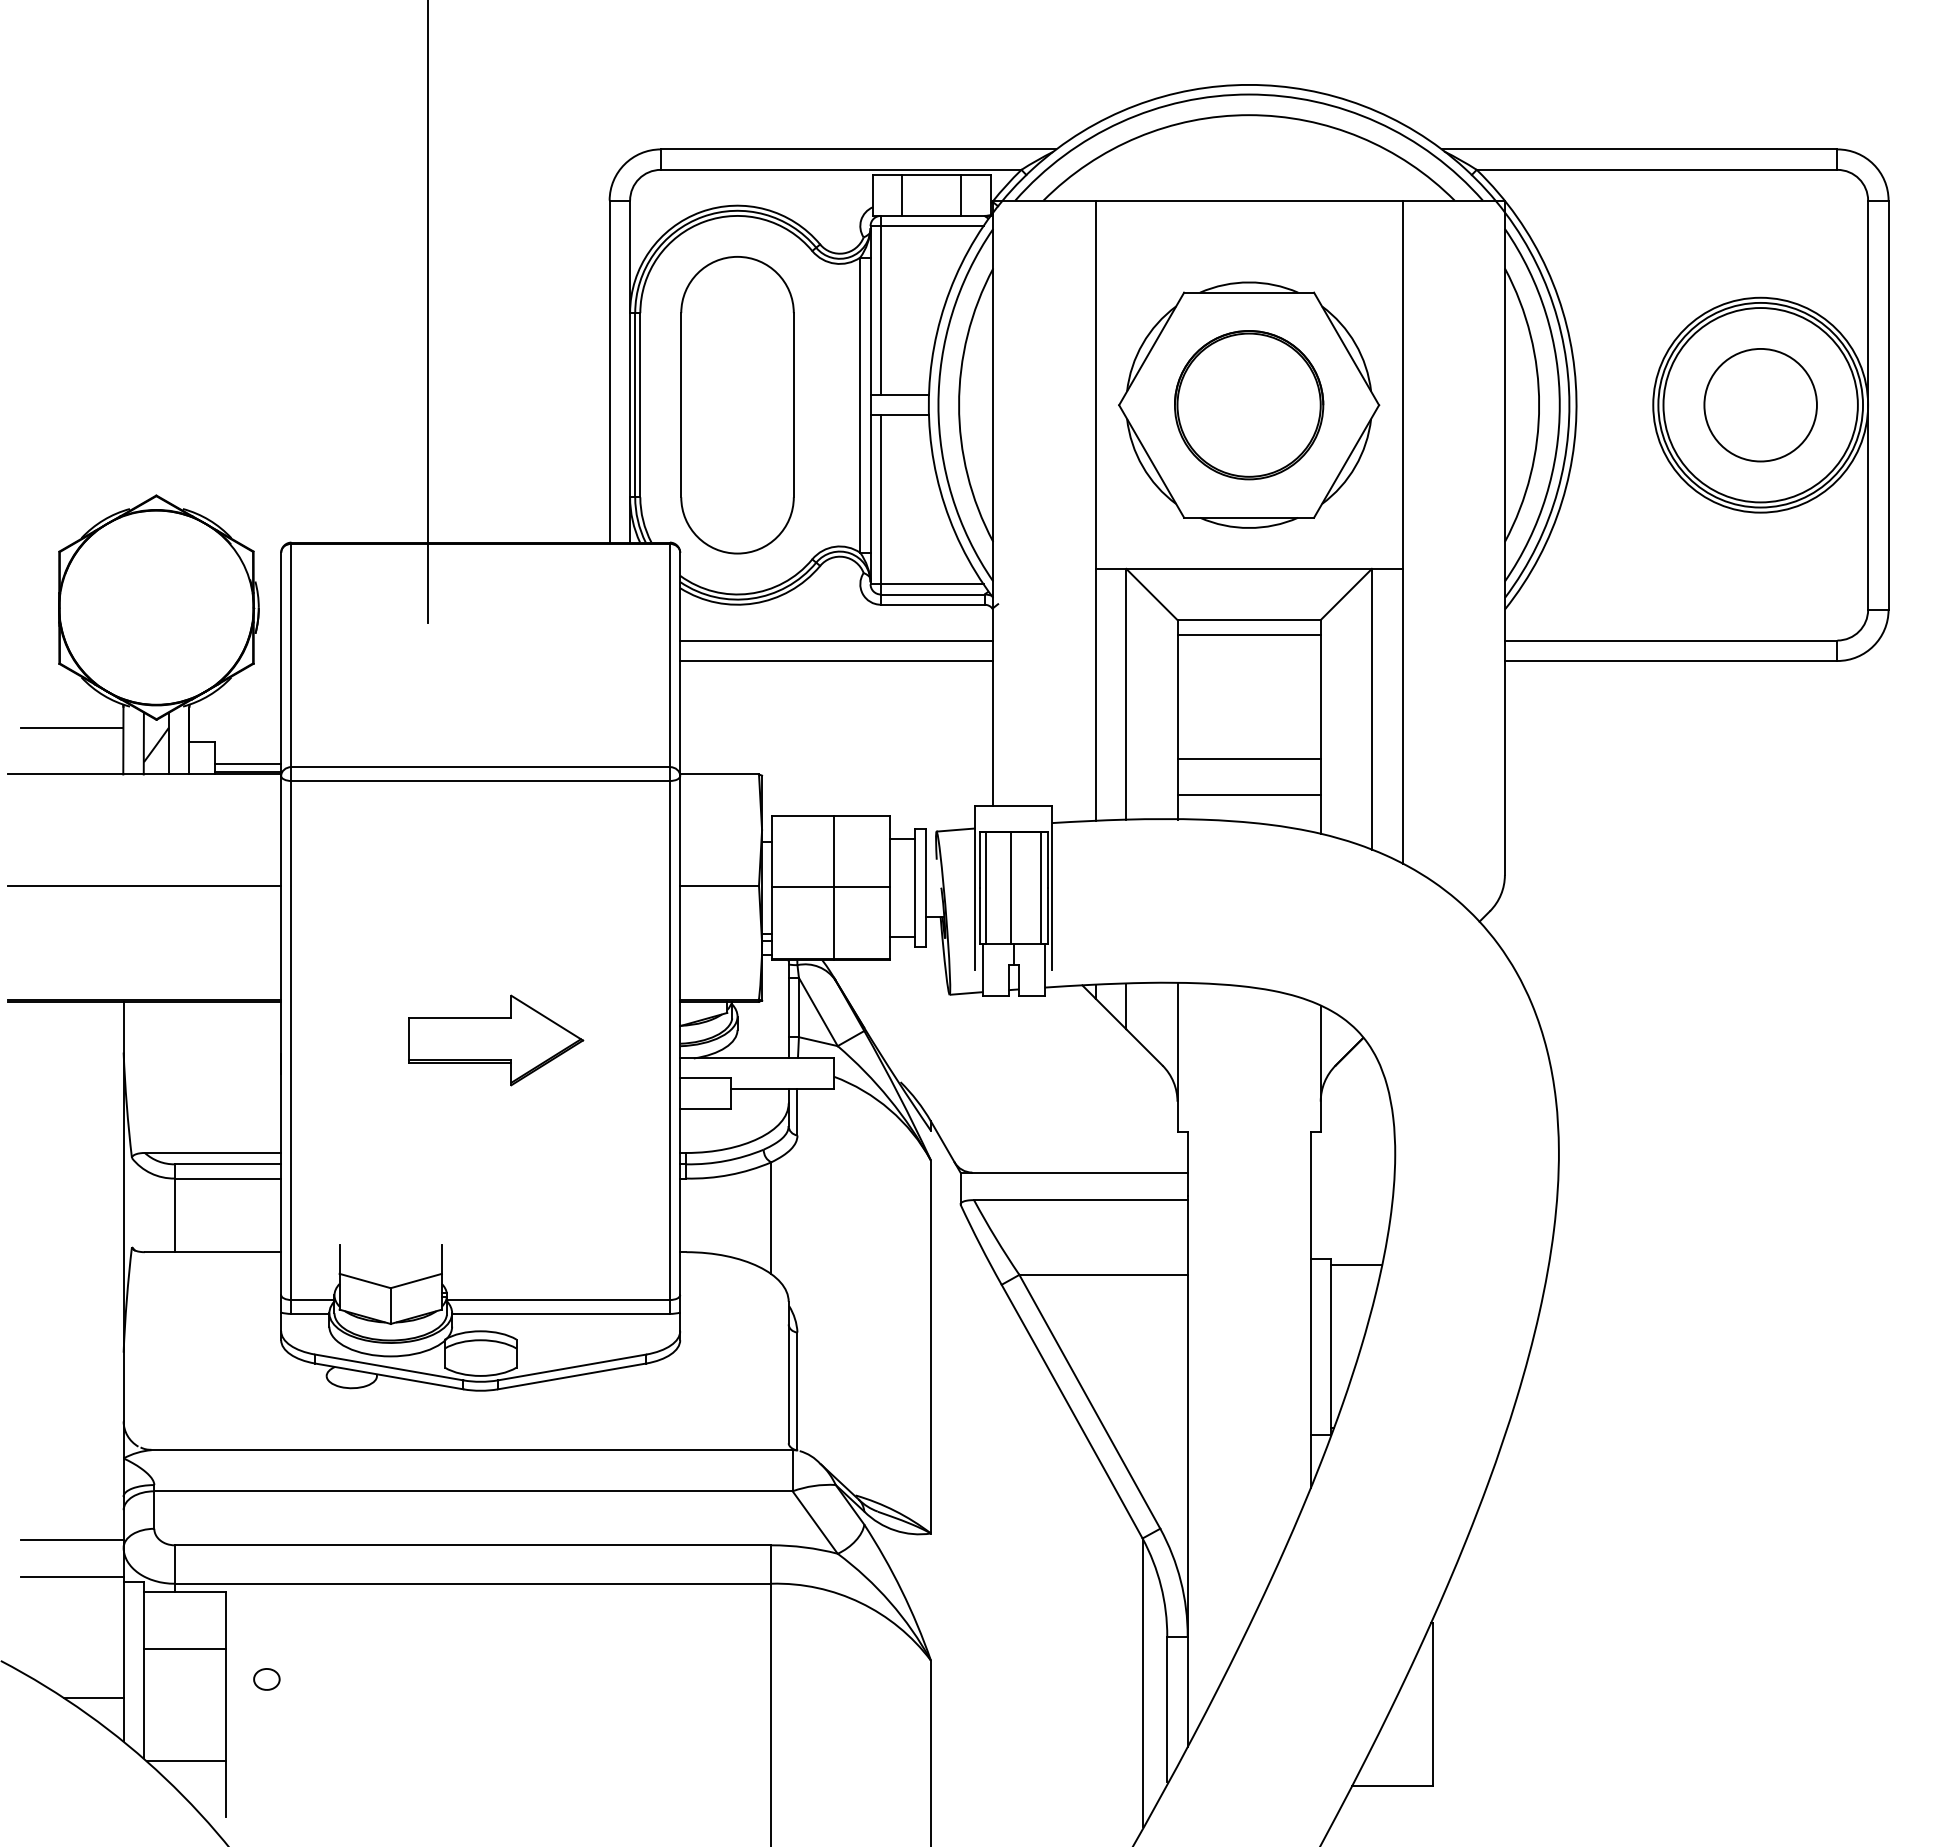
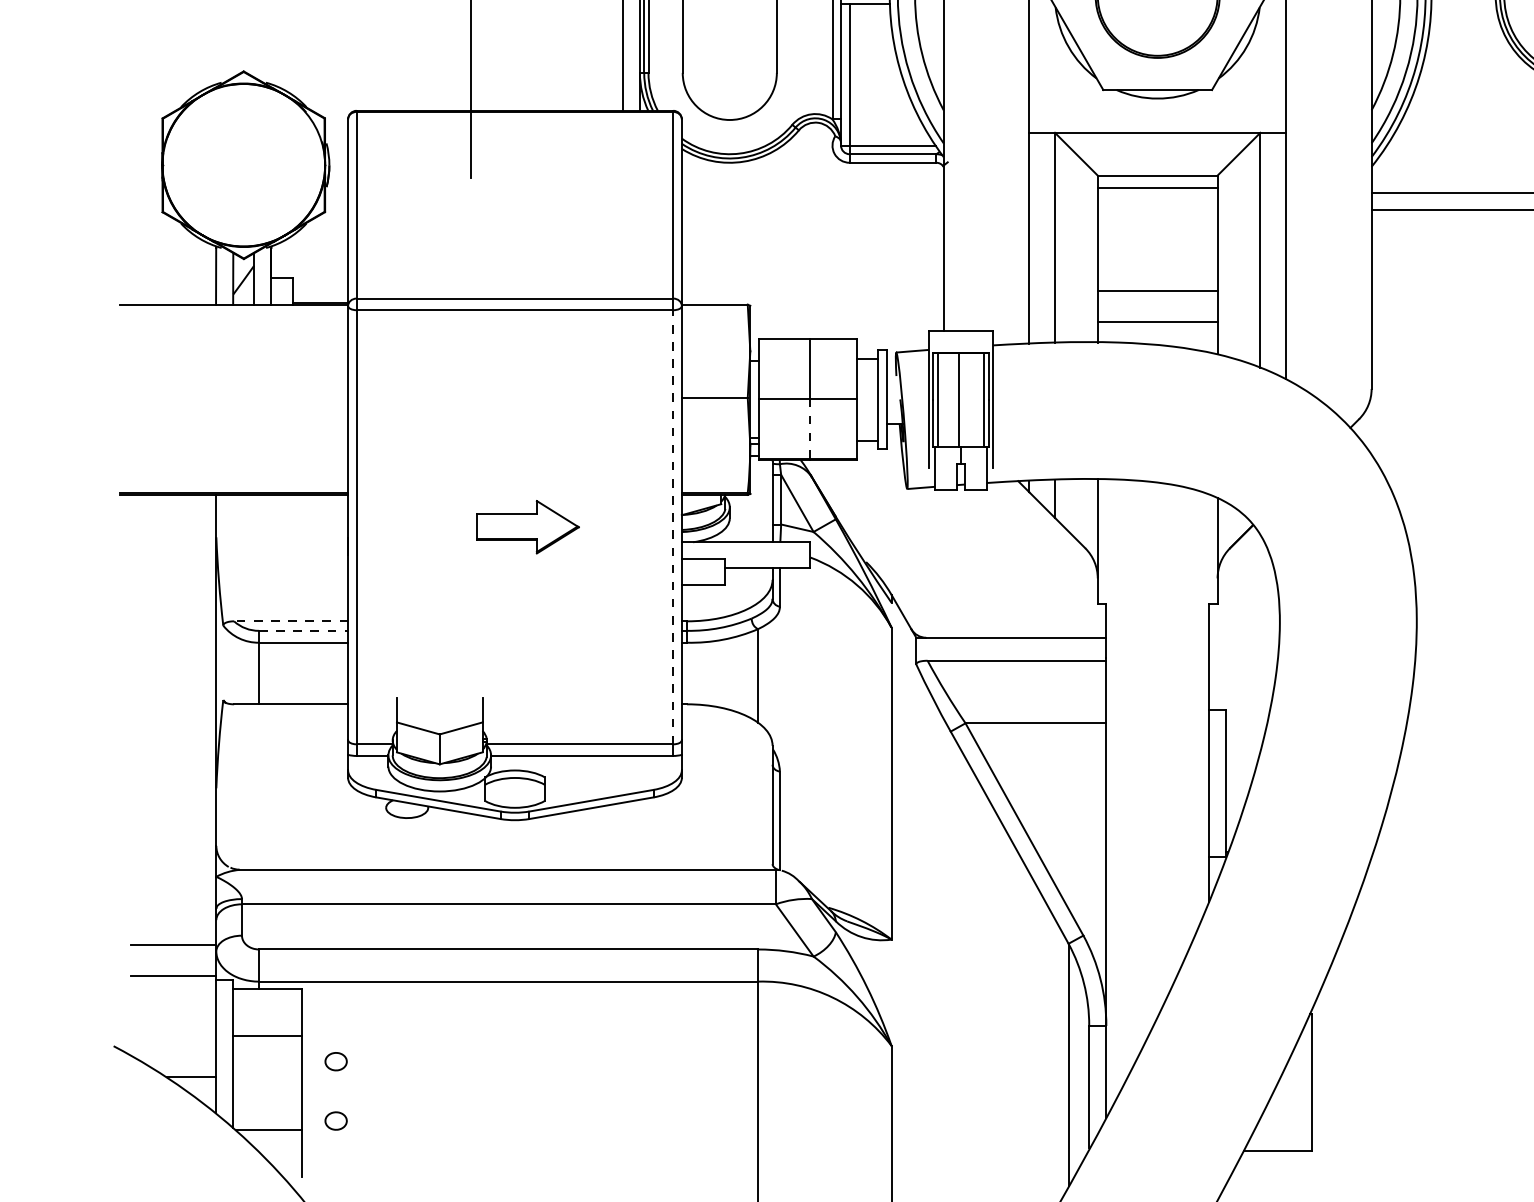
line: (836, 640) -> (812, 192), removed
line: (836, 661) -> (812, 210), removed
line: (72, 727) -> (173, 265), removed
line: (247, 763) -> (319, 295), removed
line: (144, 885) -> (233, 397), removed
line: (833, 923) -> (810, 429), solid -> dashed
part: (496, 1040) -> (528, 527), size x0.7
line: (669, 1040) -> (672, 527), solid -> dashed
line: (212, 1152) -> (290, 620), solid -> dashed
line: (228, 1164) -> (304, 630), solid -> dashed
line: (1355, 1264) -> (1246, 714), removed
part: (266, 1750) -> (335, 1121), added

